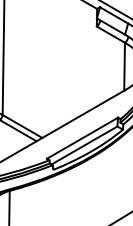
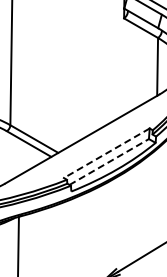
line: (82, 138) -> (106, 153), solid -> dashed
line: (84, 145) -> (109, 162), solid -> dashed

